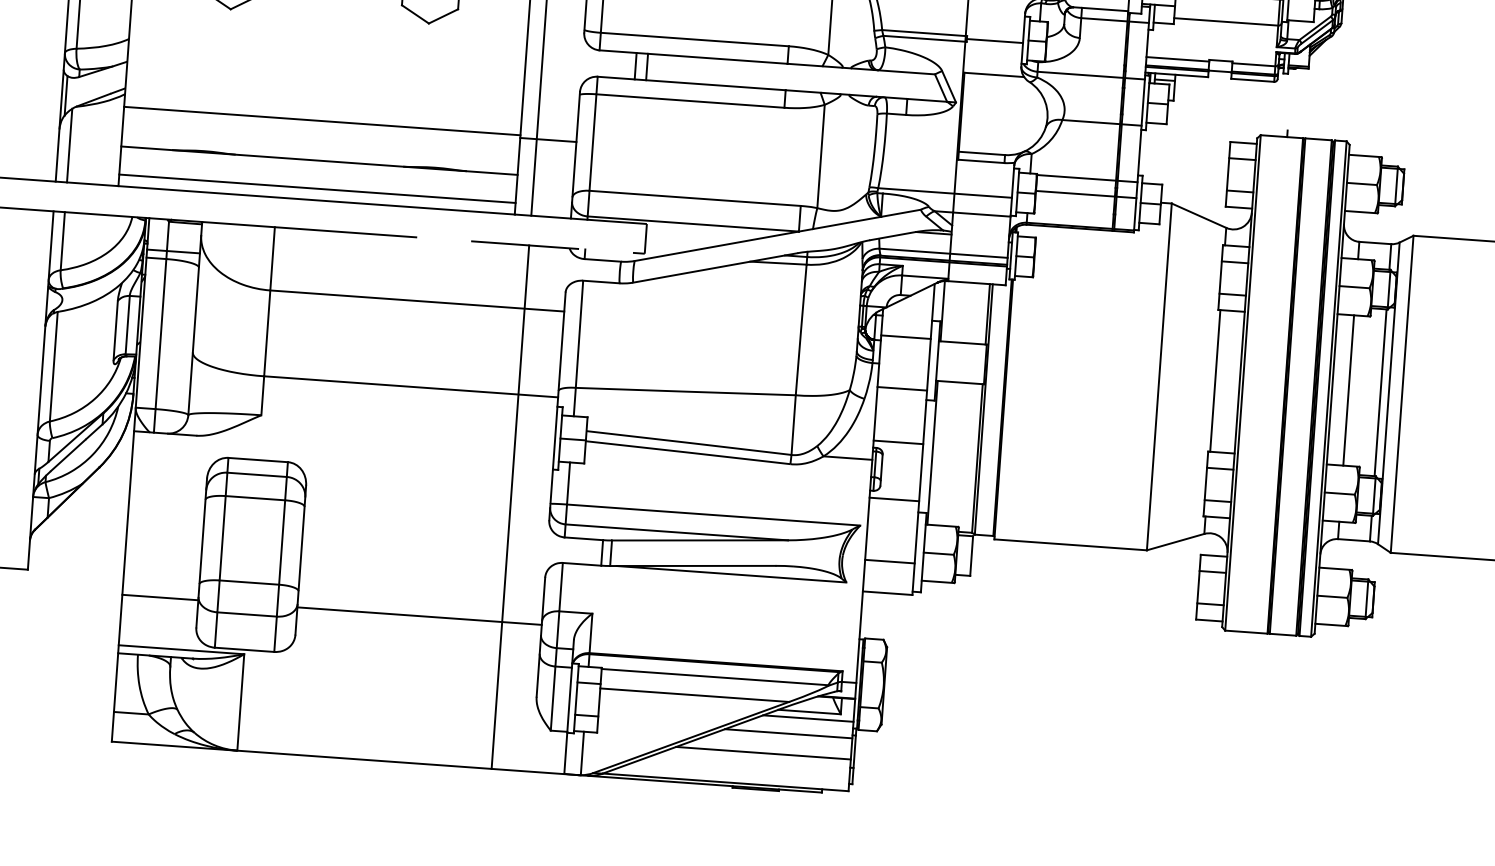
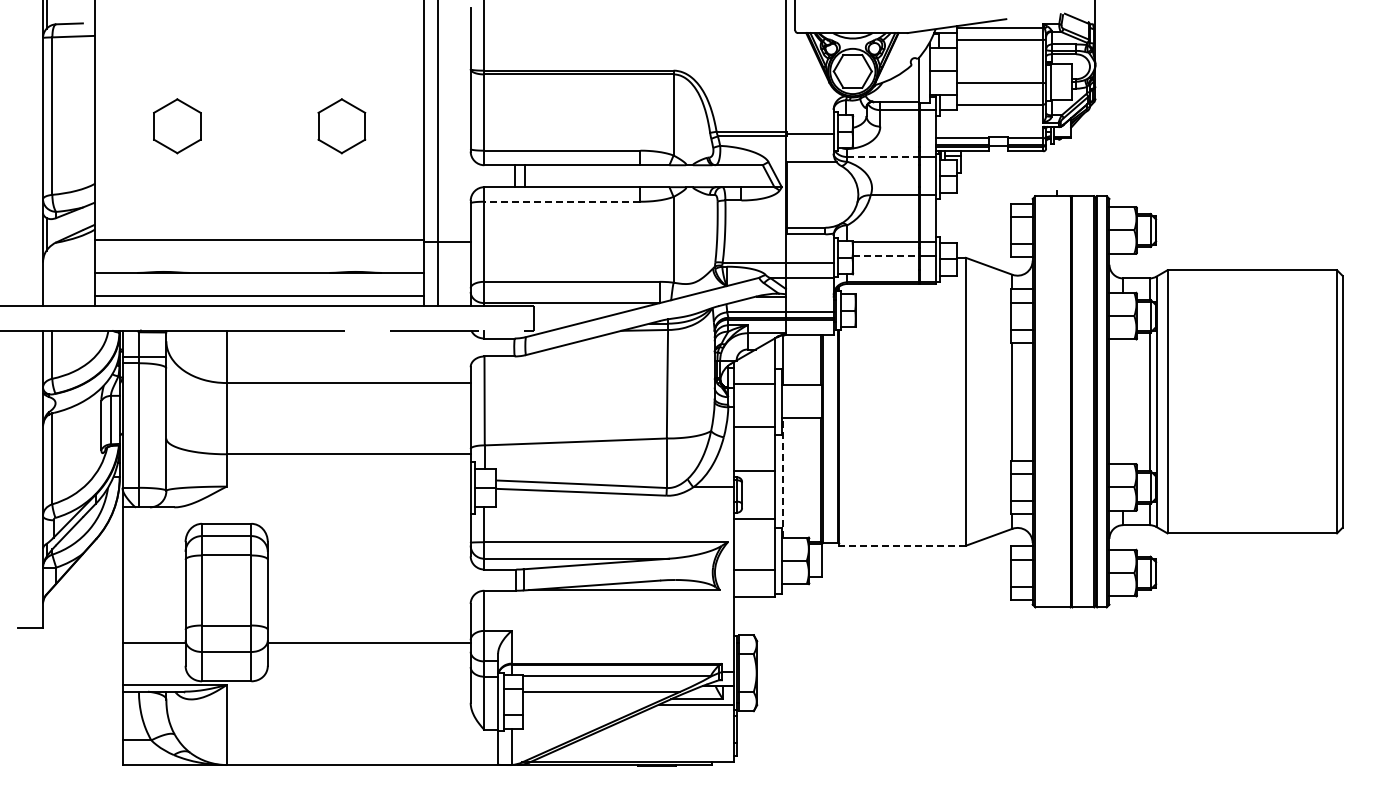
line: (1081, 75) -> (883, 157), solid -> dashed
line: (689, 100) -> (561, 201), solid -> dashed
line: (69, 144) -> (52, 274), removed
line: (1074, 193) -> (885, 255), solid -> dashed
line: (1349, 390) -> (1123, 401), removed
line: (932, 452) -> (783, 477), solid -> dashed
line: (510, 506) -> (437, 547), removed
line: (1070, 544) -> (902, 545), solid -> dashed
line: (788, 733) -> (680, 718), removed
line: (762, 753) -> (660, 736), removed

